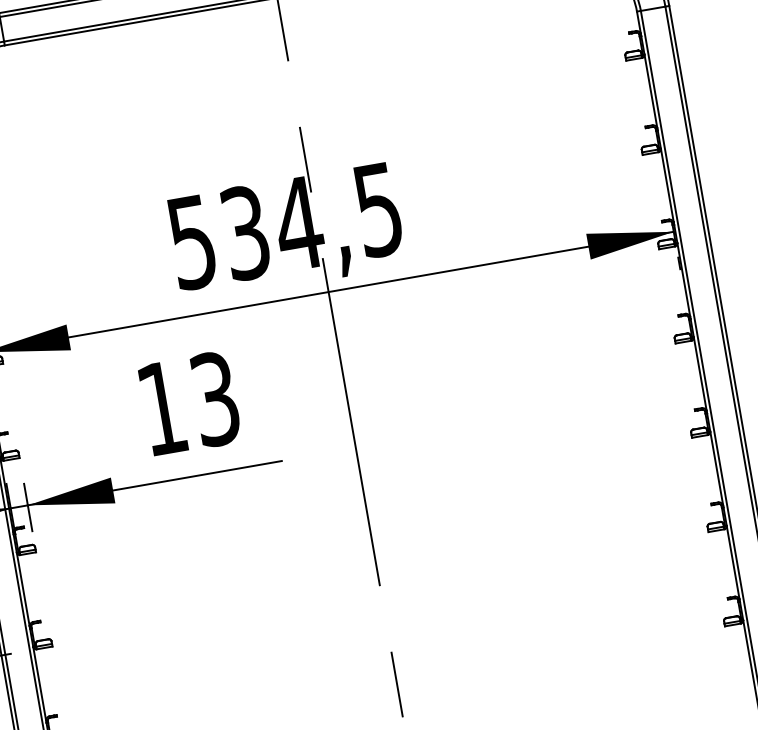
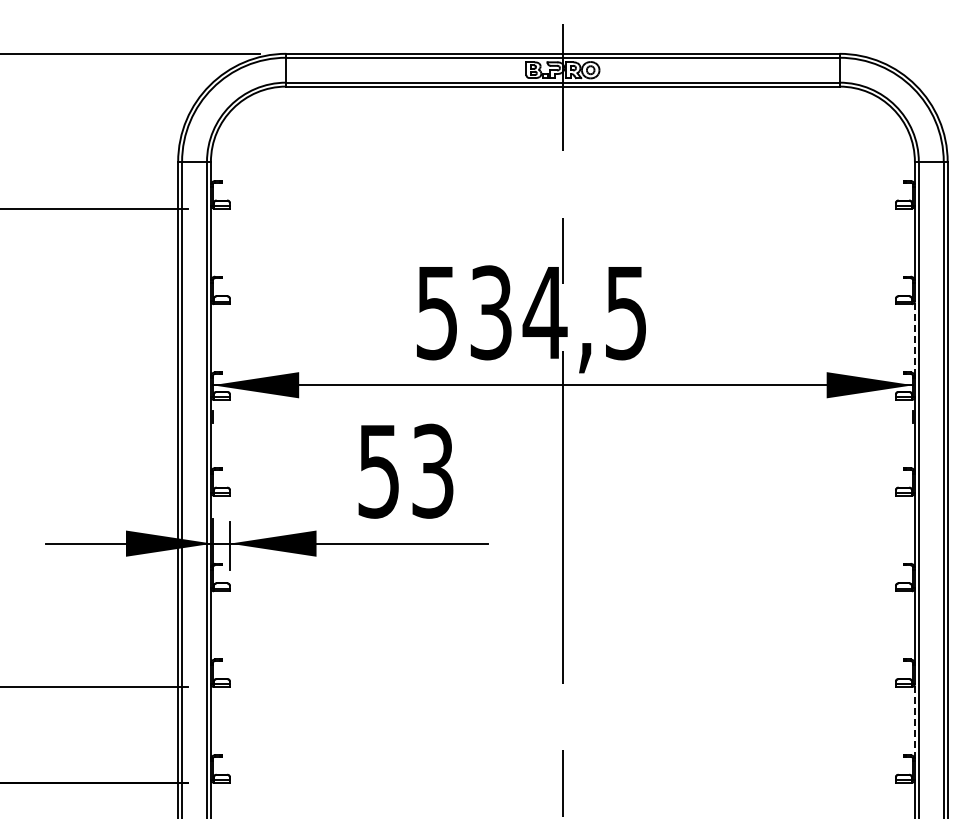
line: (666, 185) -> (914, 338), solid -> dashed
text: (161, 408) -> (378, 471), 13 -> 53
line: (732, 561) -> (914, 720), solid -> dashed

